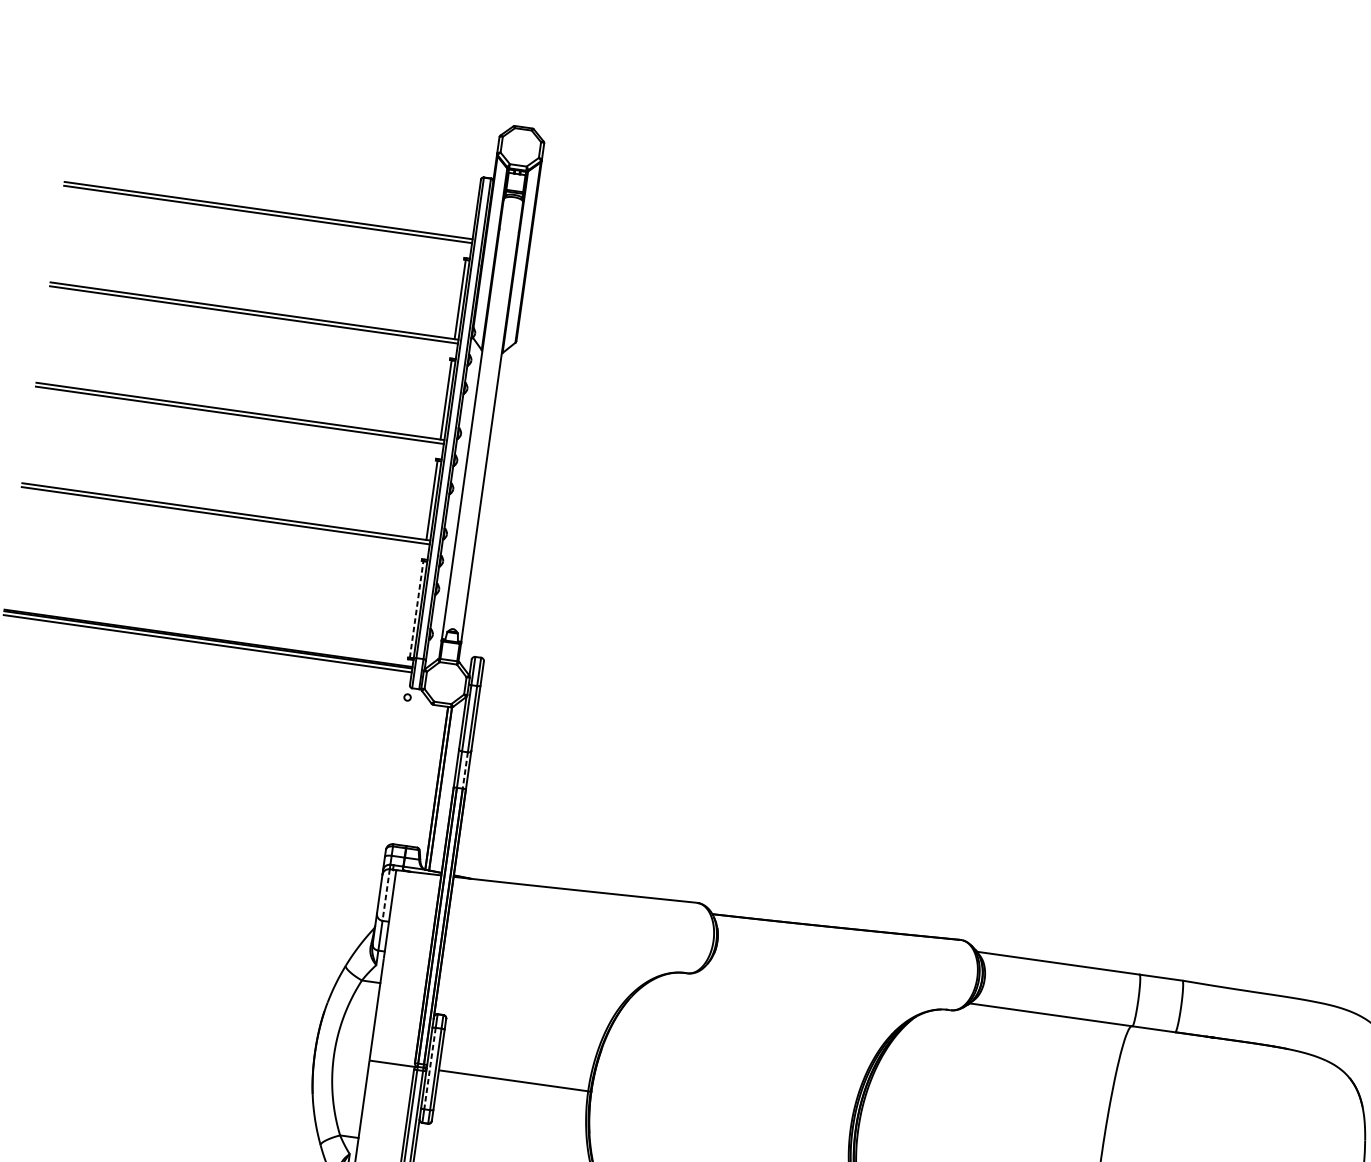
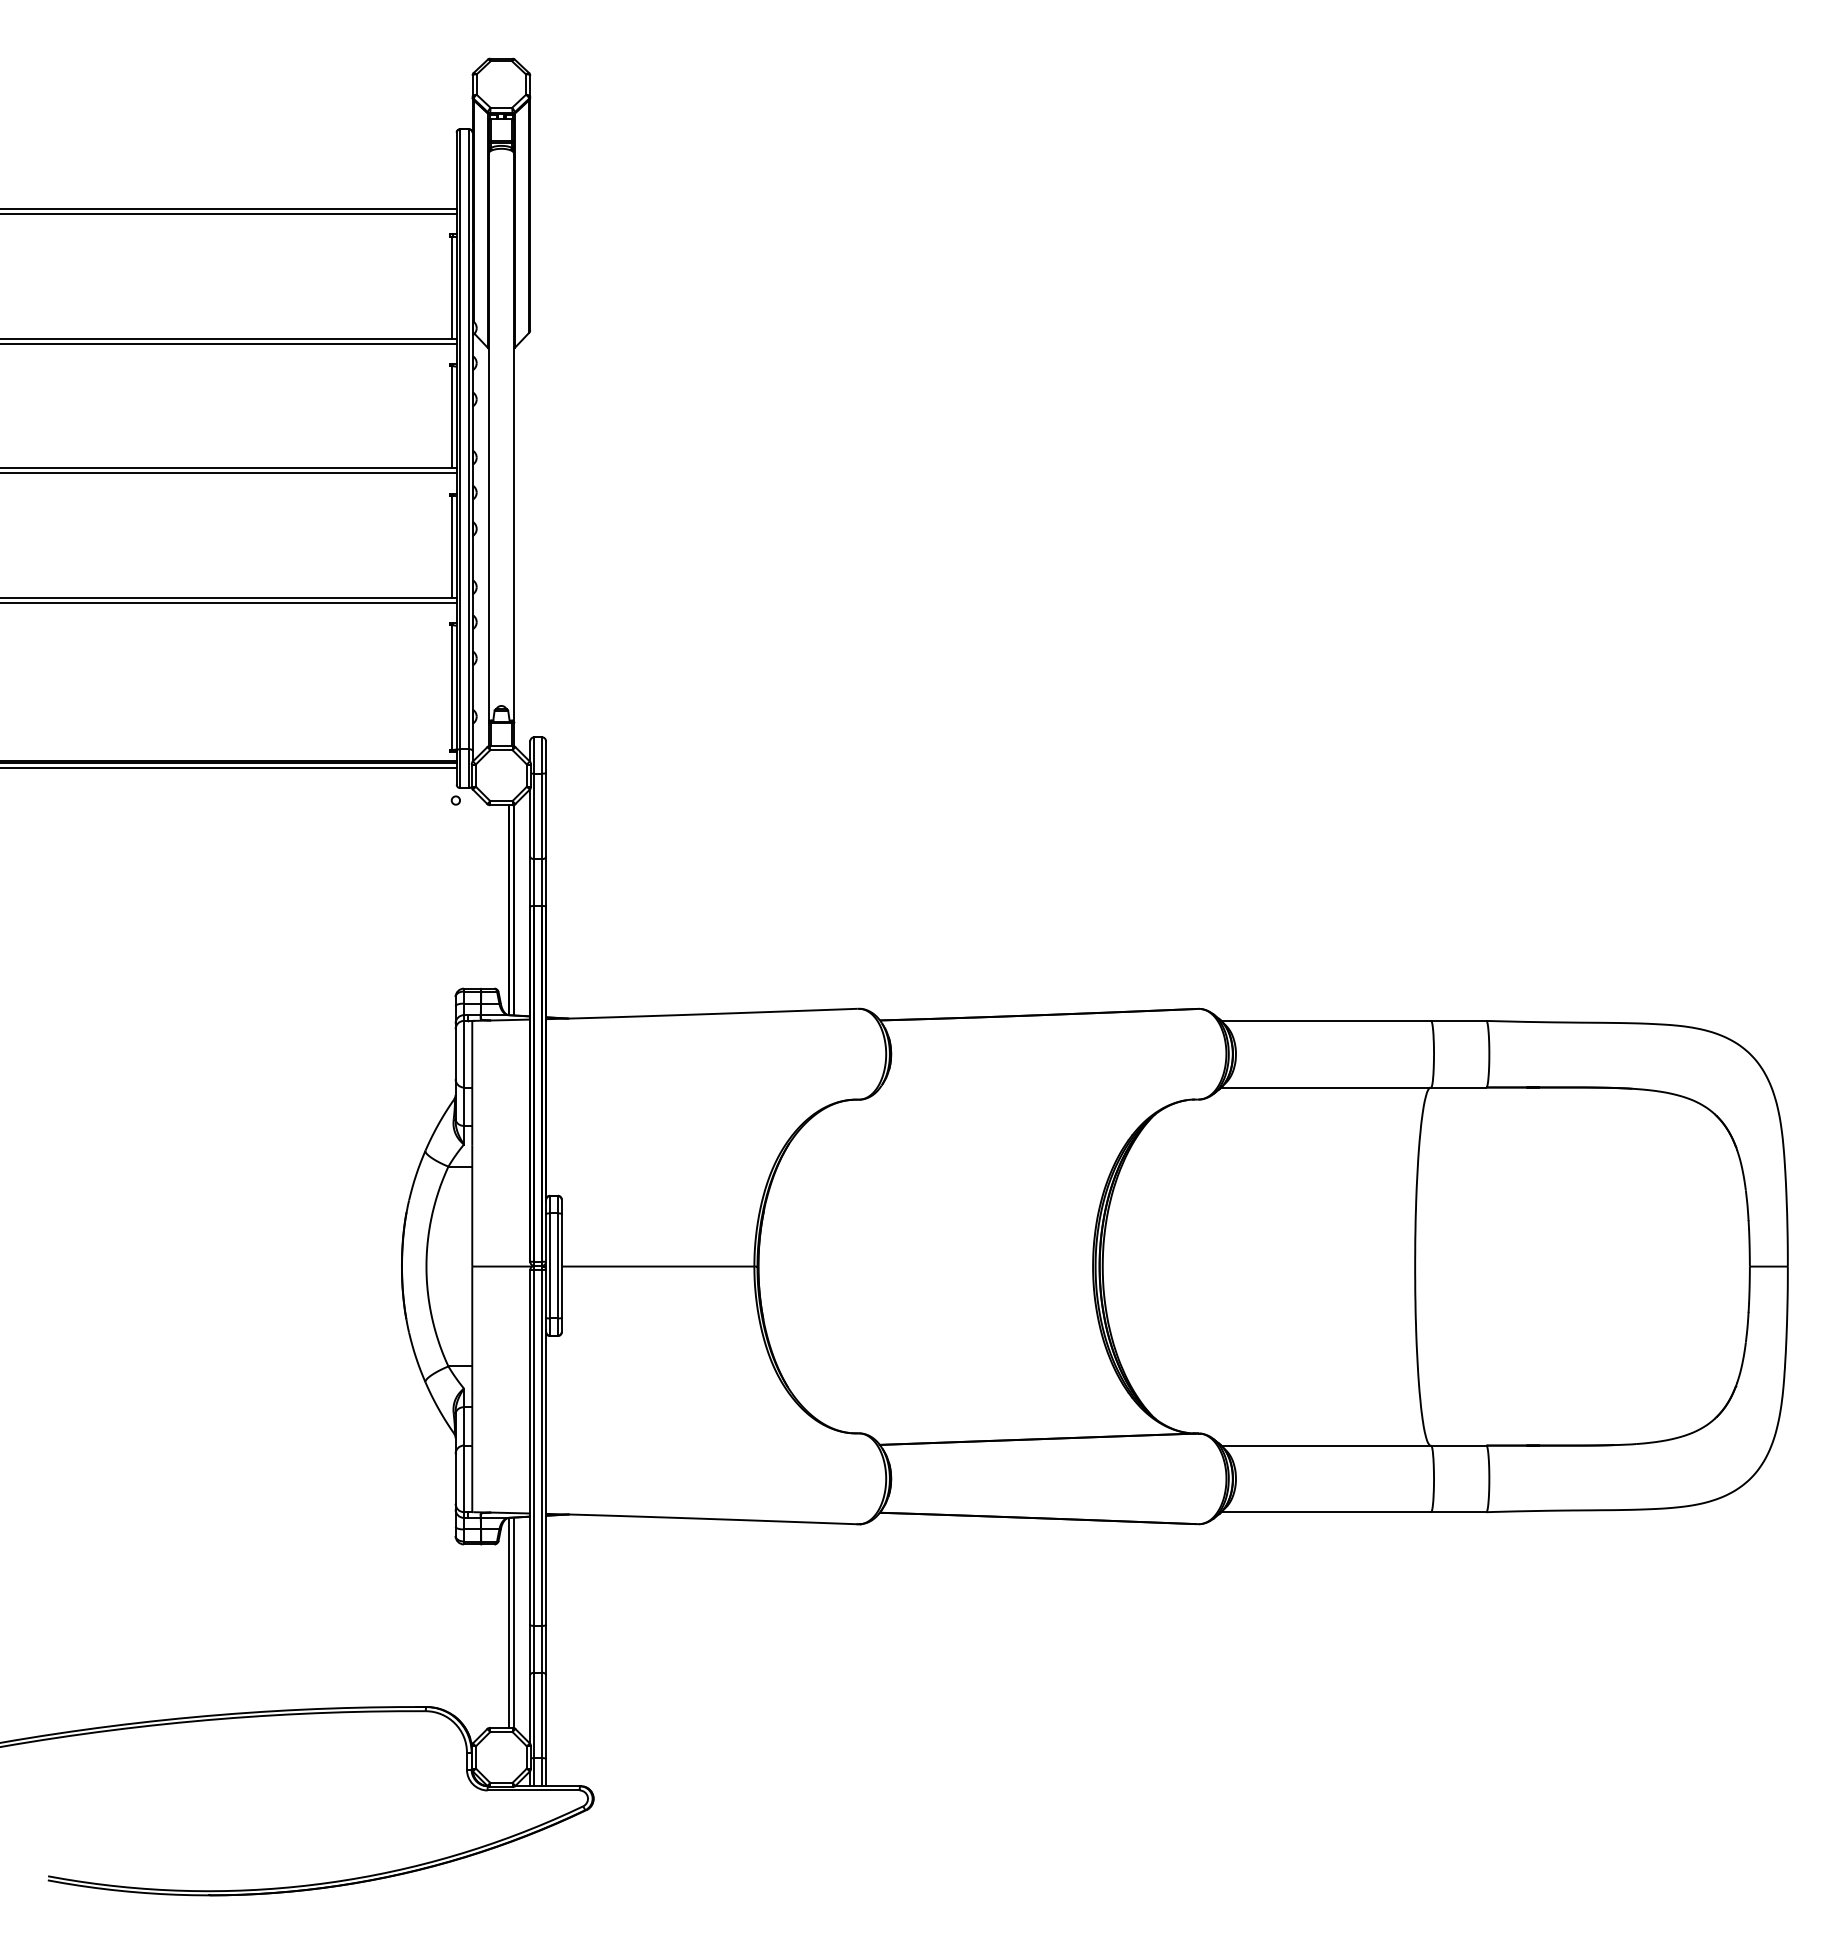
line: (416, 609) -> (451, 687), dashed -> solid
line: (464, 771) -> (541, 883), dashed -> solid
line: (385, 895) -> (463, 1054), dashed -> solid
line: (430, 1068) -> (550, 1265), dashed -> solid

